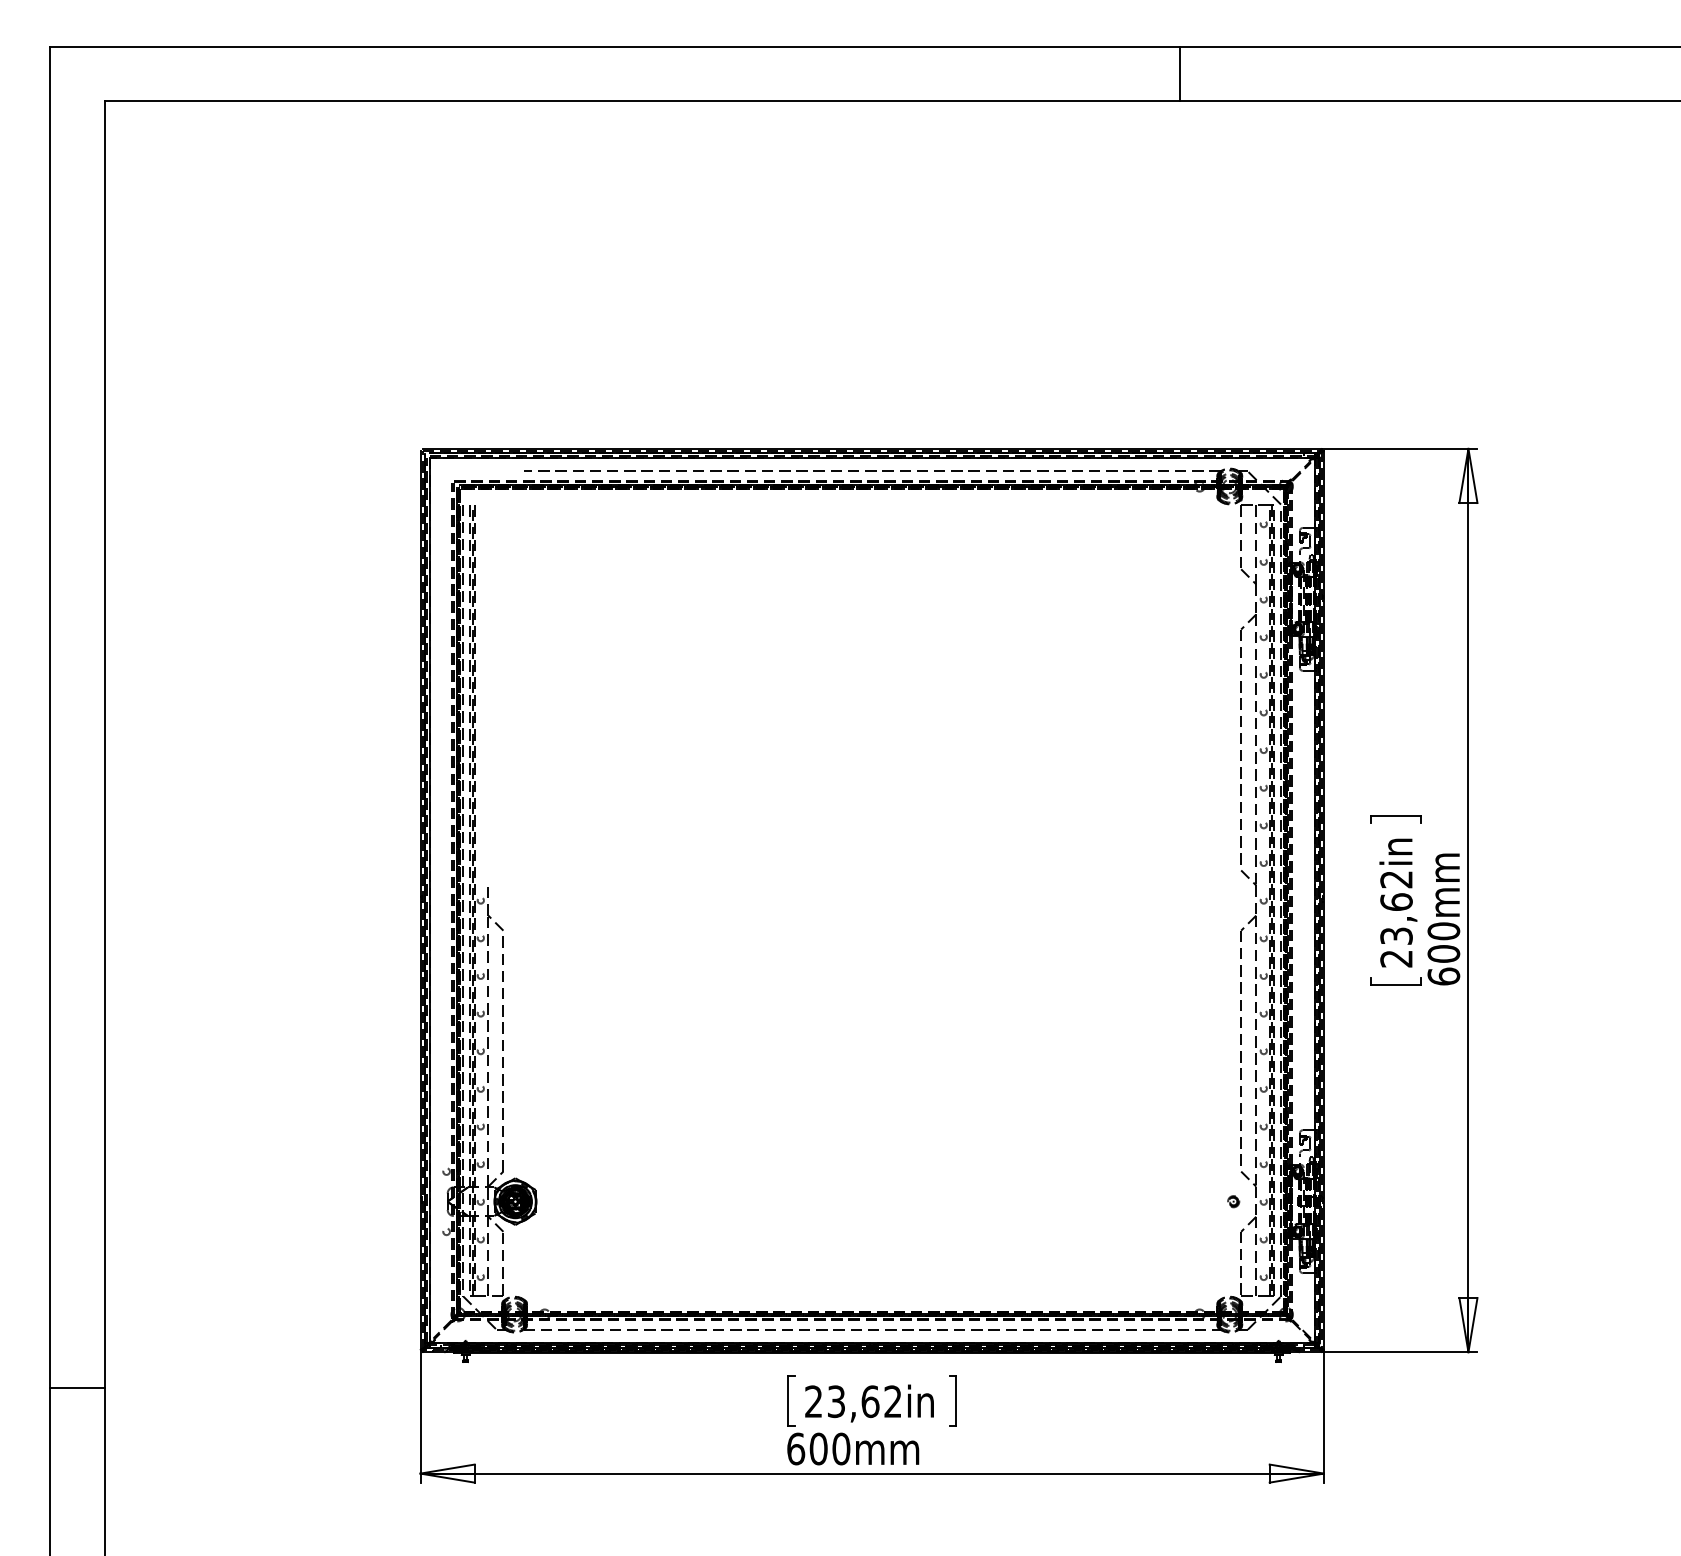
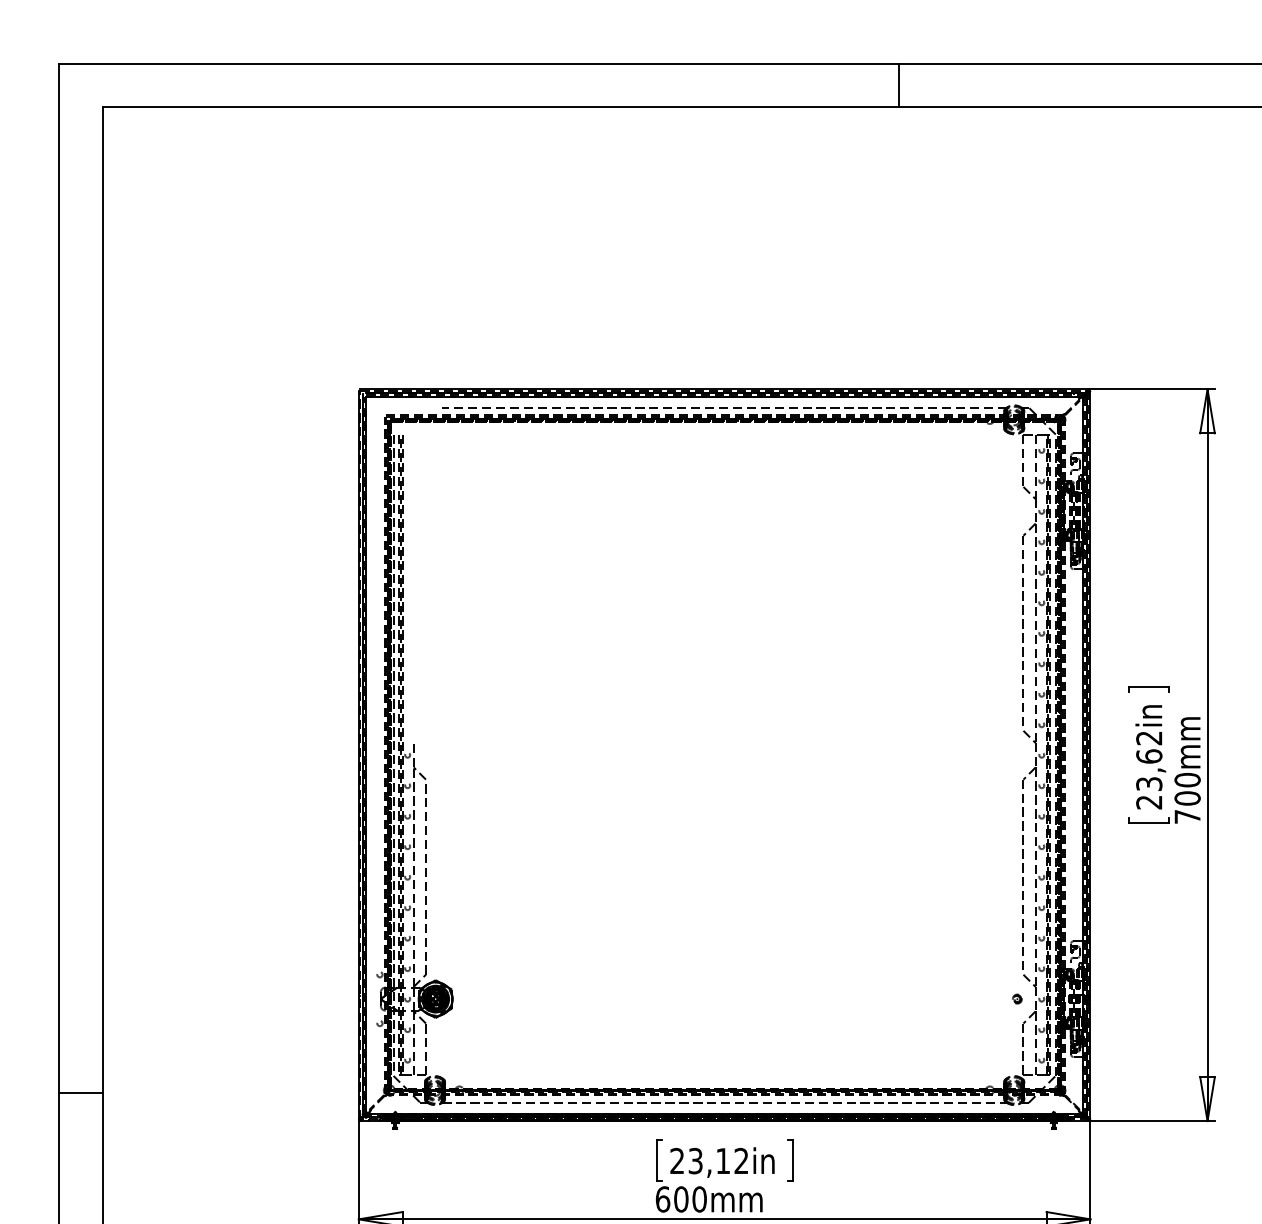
line: (1179, 73) -> (899, 85), moved
text: (1443, 976) -> (1187, 816), 600mm -> 700mm
line: (77, 1388) -> (81, 1093), moved
text: (870, 1401) -> (723, 1160), 23,62in -> 23,12in

